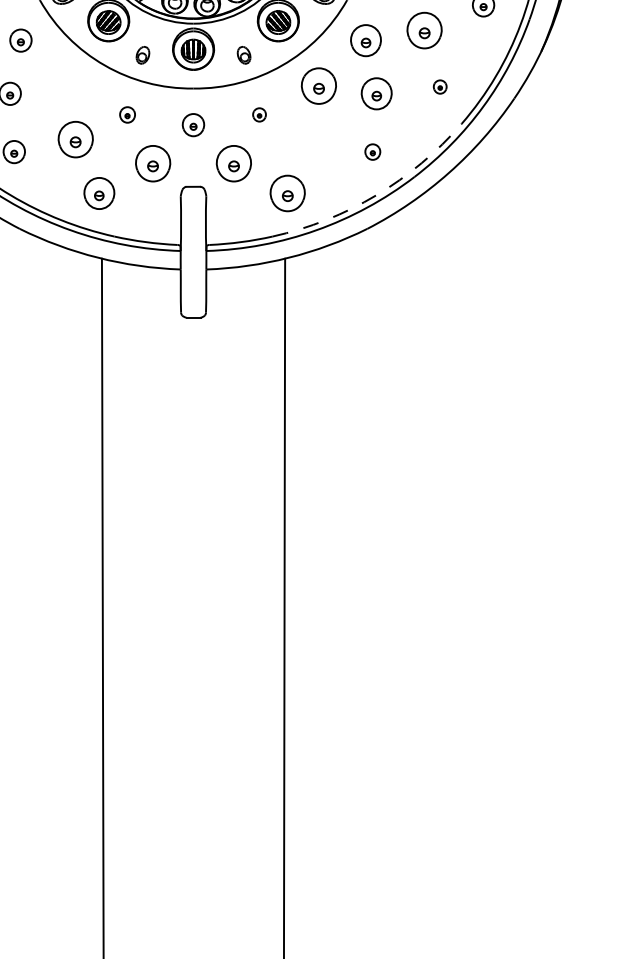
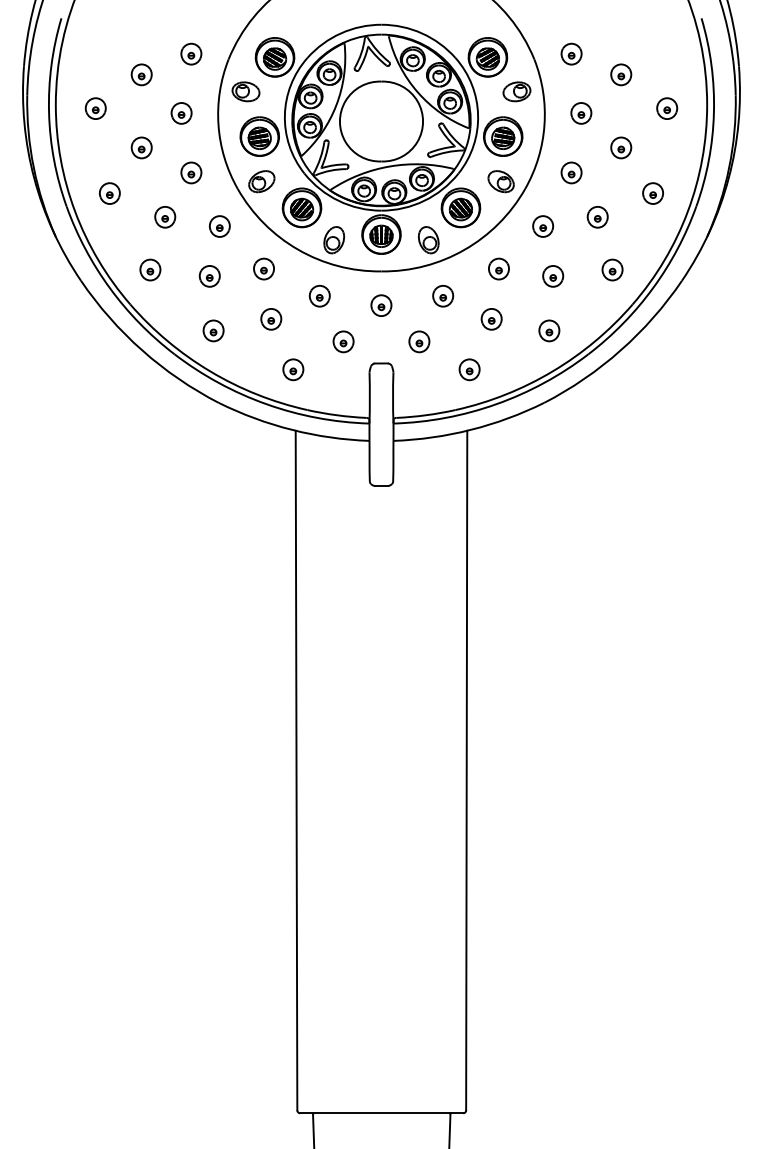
part: (424, 30) -> (597, 217), size x0.62
part: (366, 40) -> (543, 226), size x0.71
part: (142, 55) -> (333, 240), size x1.67
part: (243, 55) -> (428, 240), size x1.67
part: (67, 85) -> (263, 268), added
part: (318, 85) -> (498, 268), size x0.62
part: (440, 86) -> (612, 269), size x1.67
part: (377, 93) -> (553, 276), size x0.71
part: (127, 114) -> (319, 295), size x1.43
part: (259, 114) -> (443, 295), size x1.67
part: (76, 139) -> (271, 319), size x0.62
part: (310, 139) -> (491, 319), added
part: (372, 151) -> (549, 330), size x1.43
part: (152, 163) -> (343, 341), size x0.62
part: (234, 163) -> (419, 341), size x0.62
part: (99, 193) -> (293, 369), size x0.71
part: (287, 193) -> (469, 369), size x0.62
arc: (376, 195) -> (552, 371), dashed -> solid

